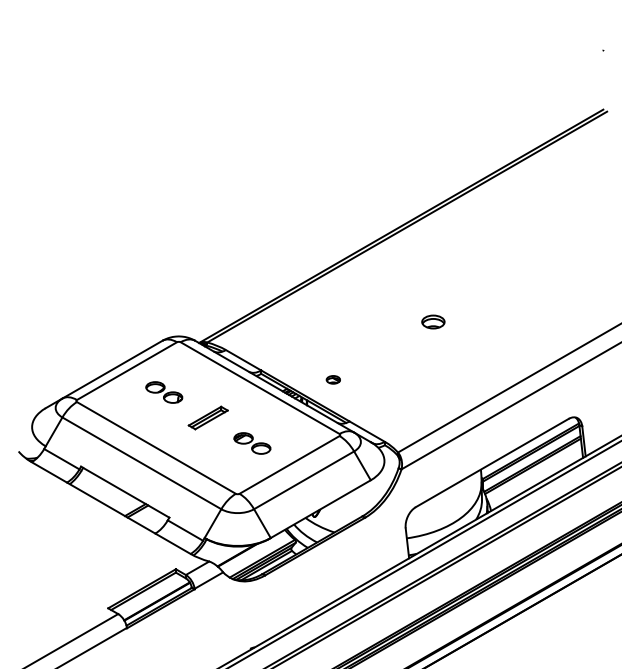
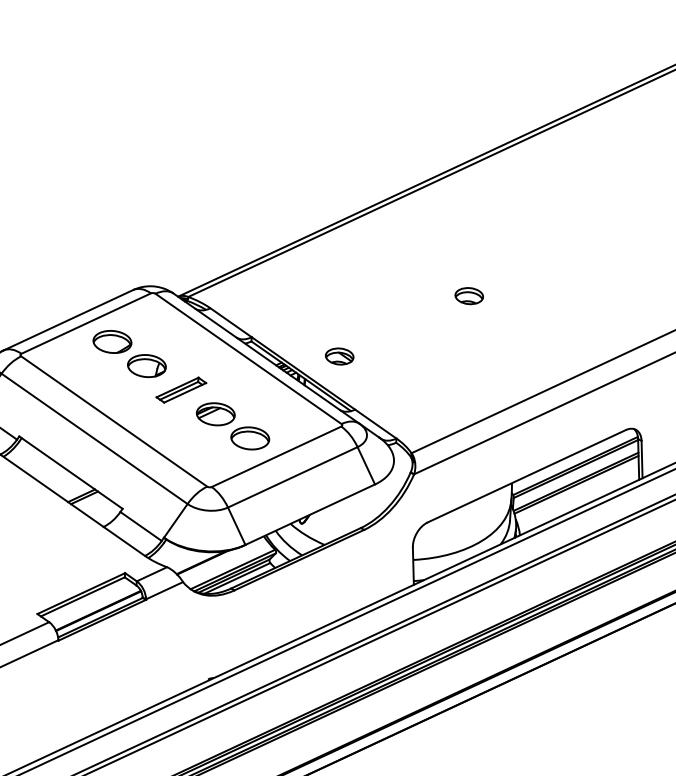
part: (333, 379) -> (339, 356), size x1.67
part: (164, 392) -> (130, 353), size x1.67
part: (252, 443) -> (233, 426), size x1.67

